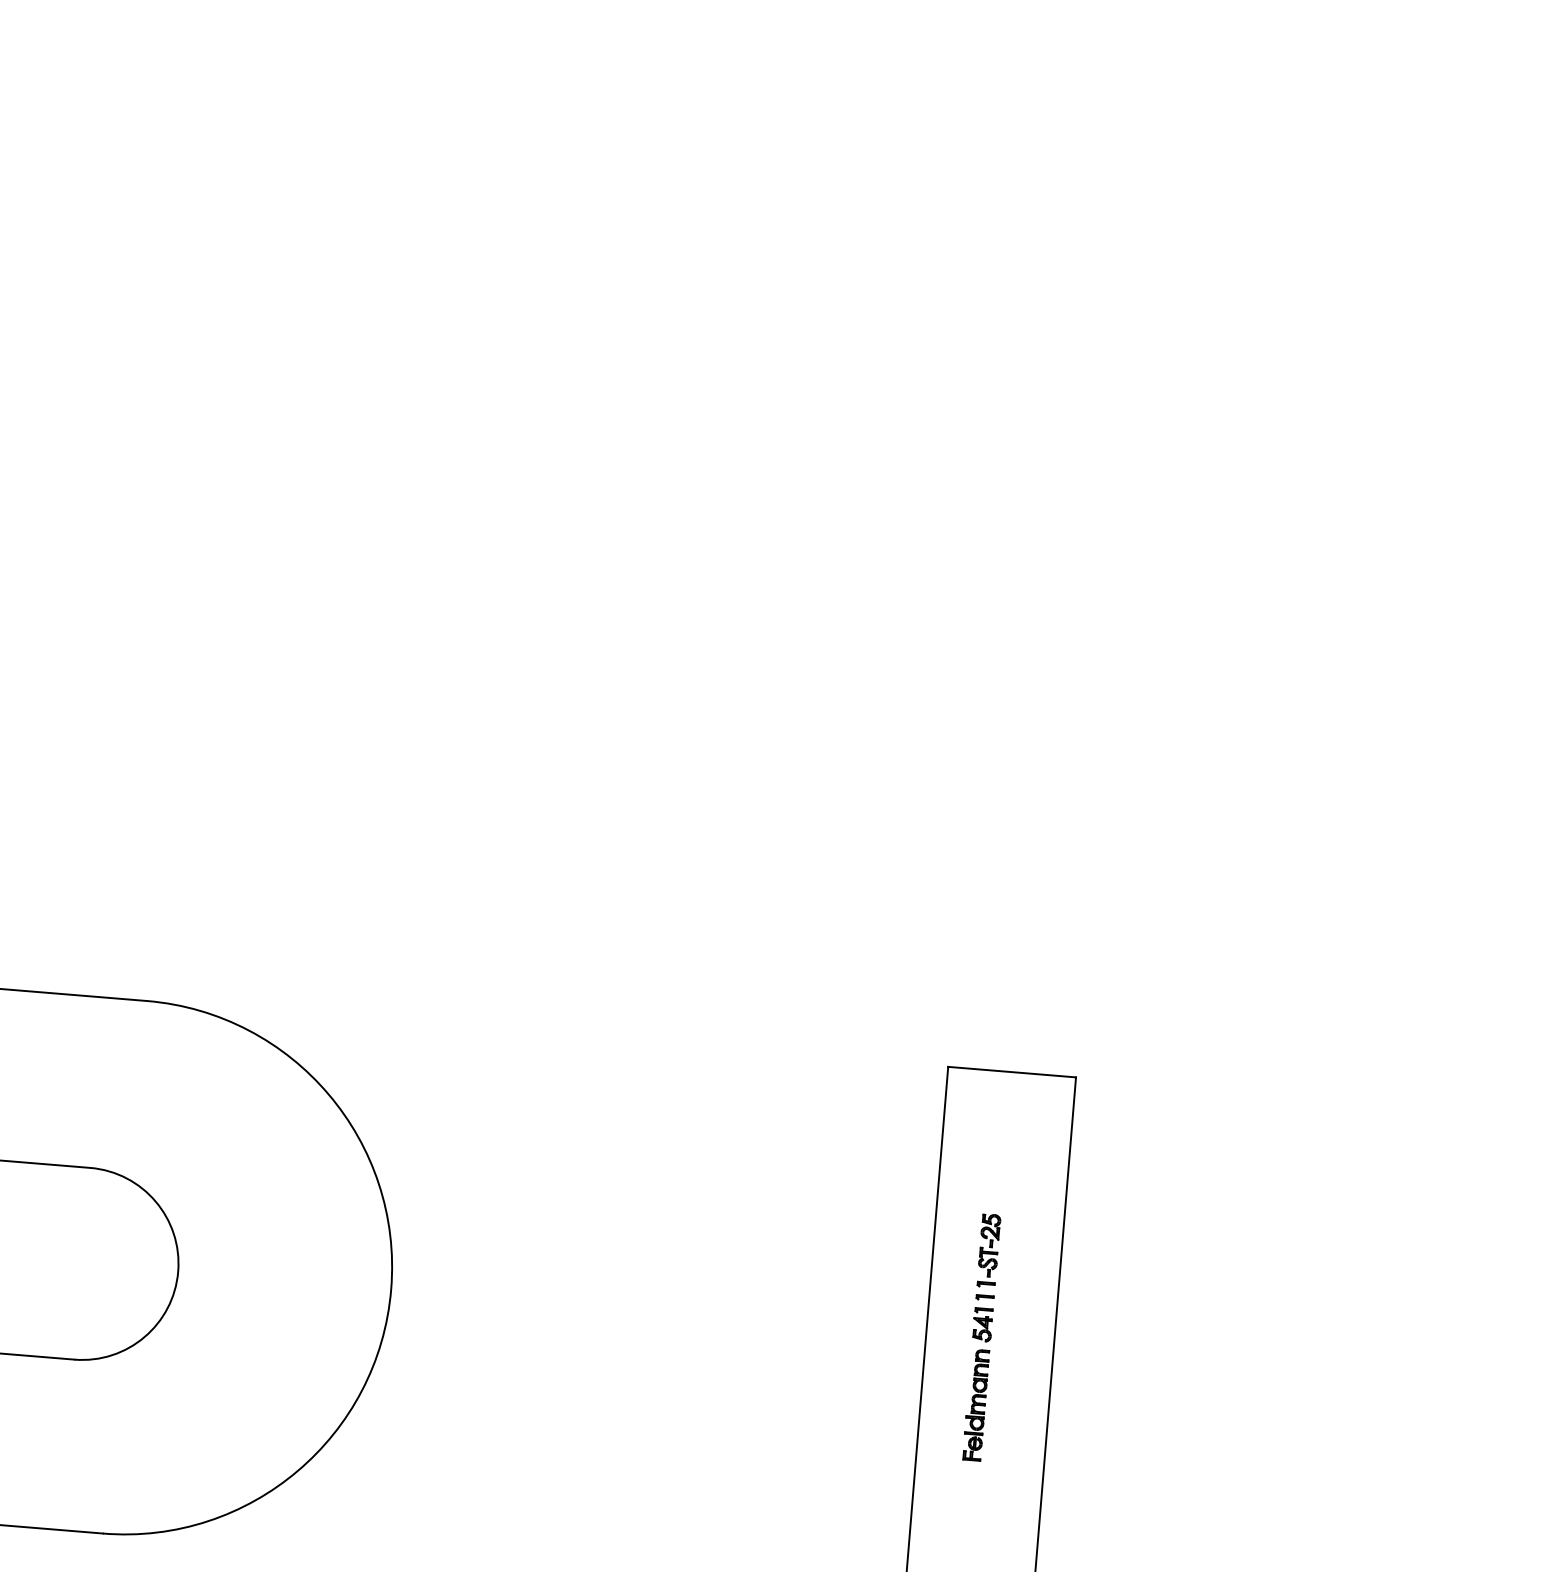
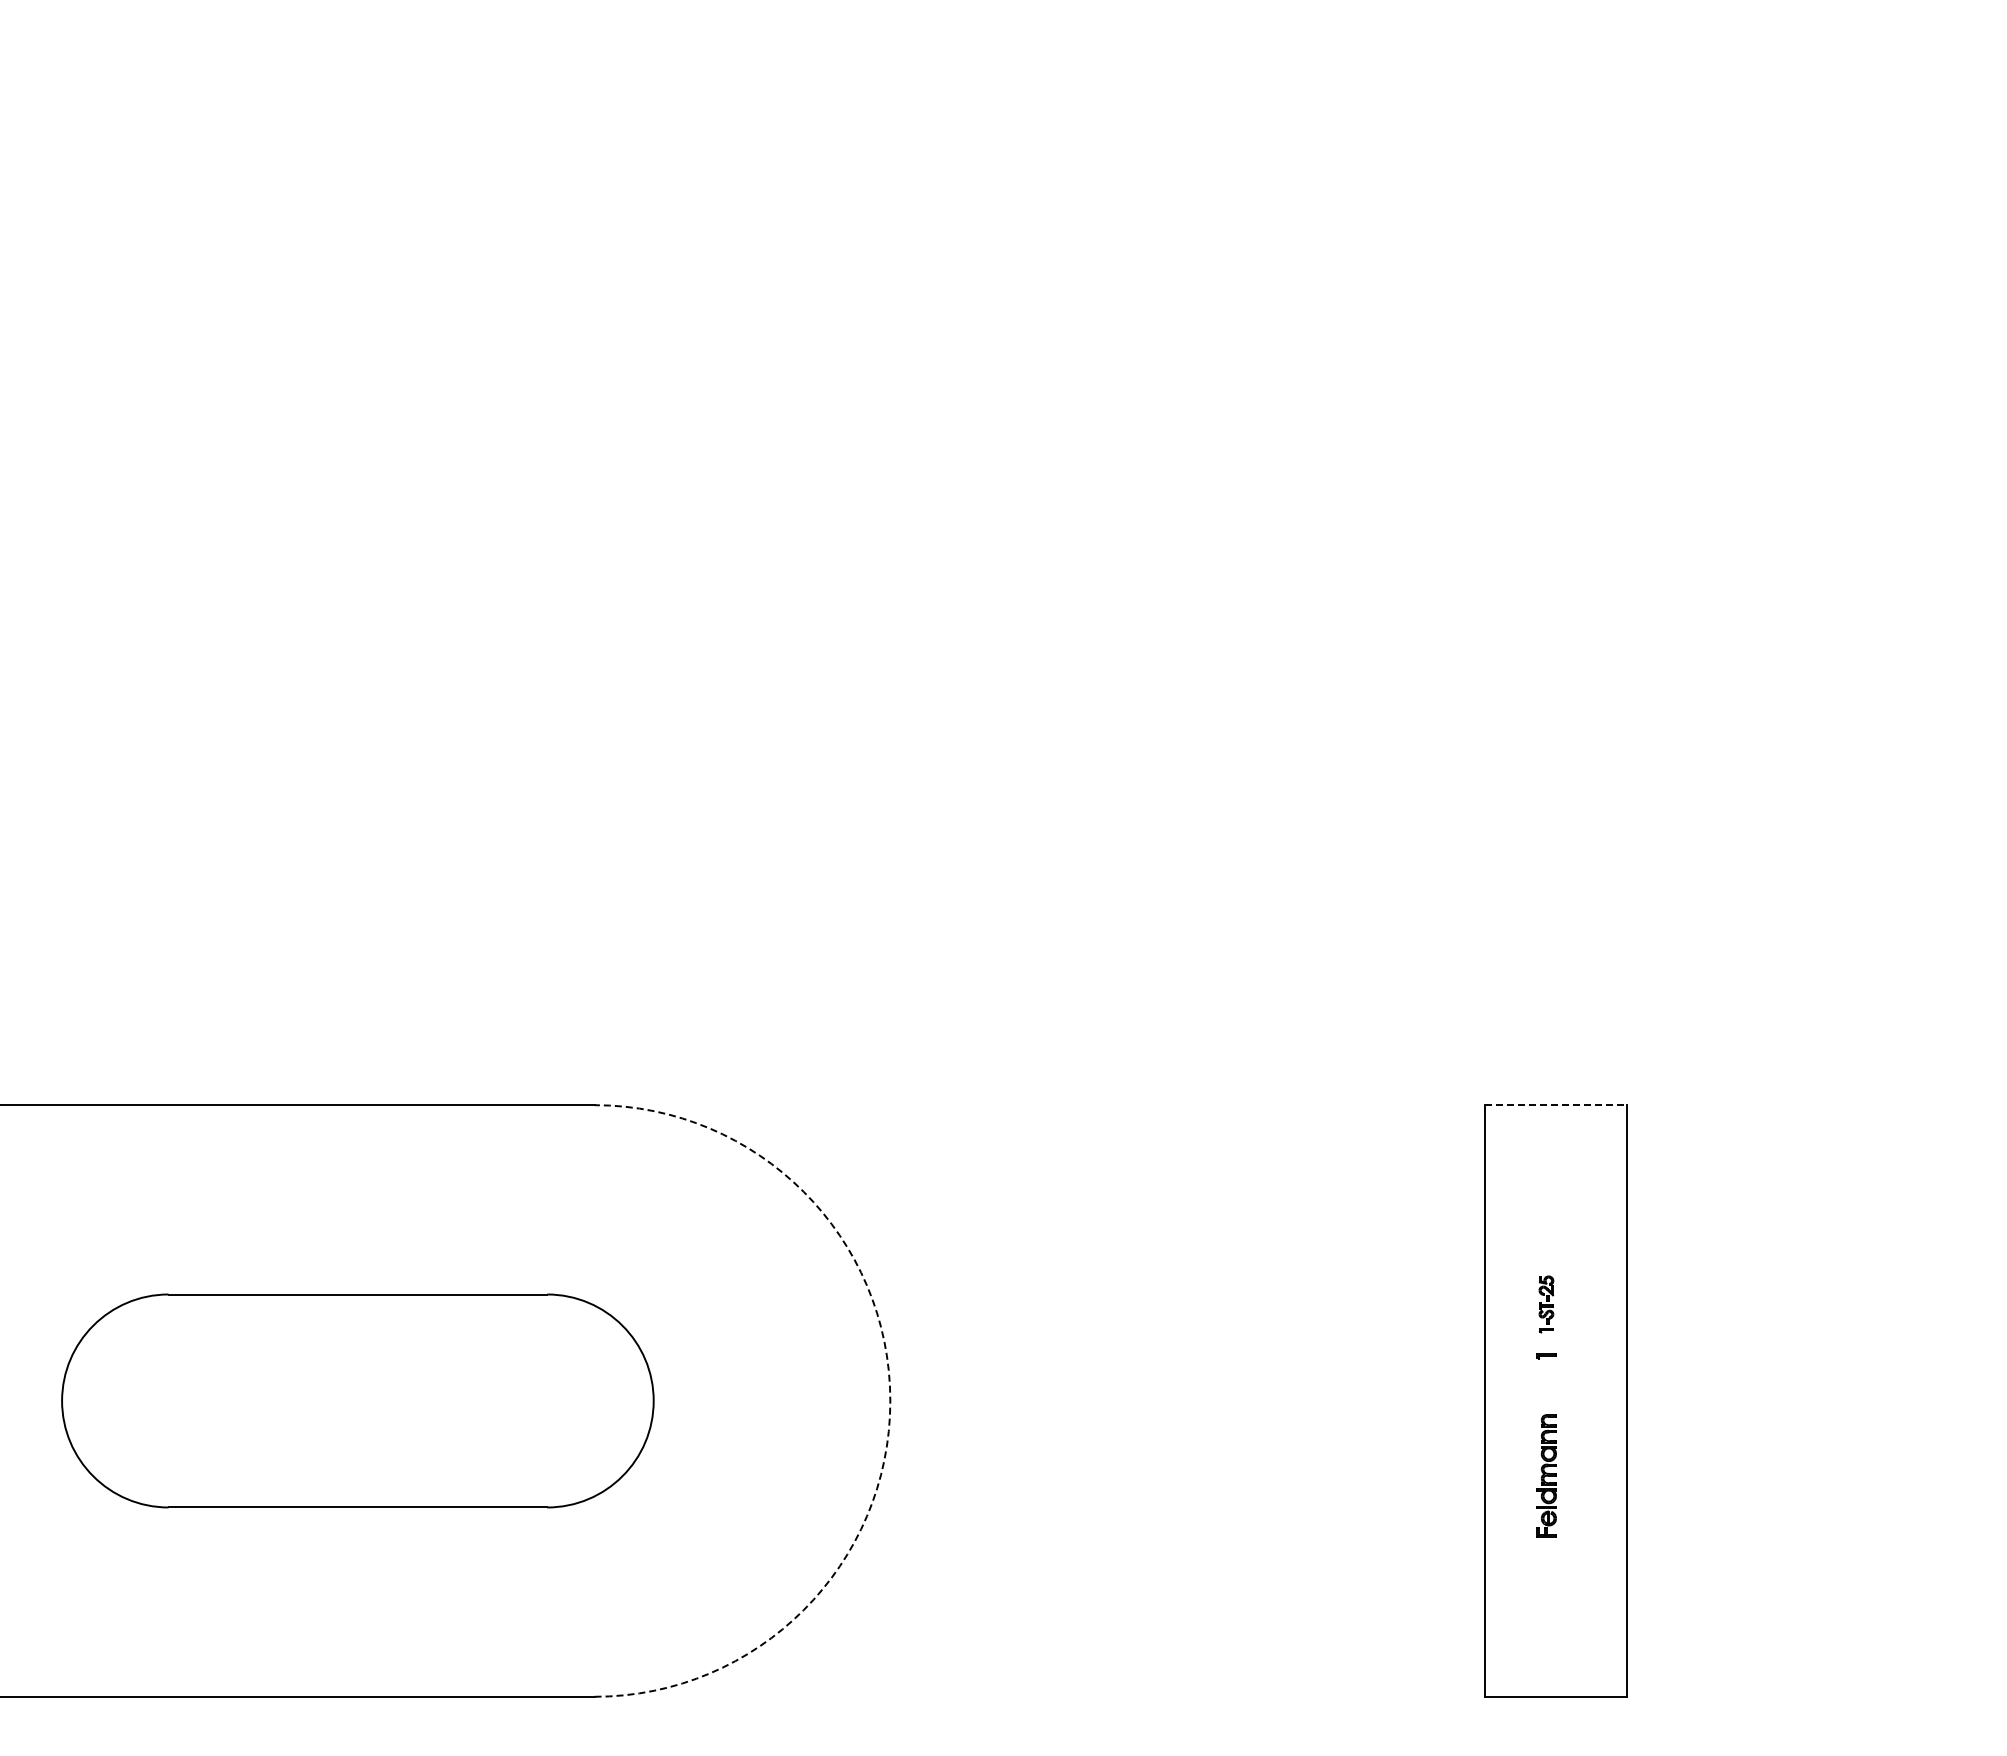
line: (1011, 1072) -> (1555, 1105), solid -> dashed
part: (989, 1250) -> (1546, 1304), size x0.7
arc: (391, 1288) -> (890, 1400), solid -> dashed
part: (982, 1324) -> (1546, 1386), removed

